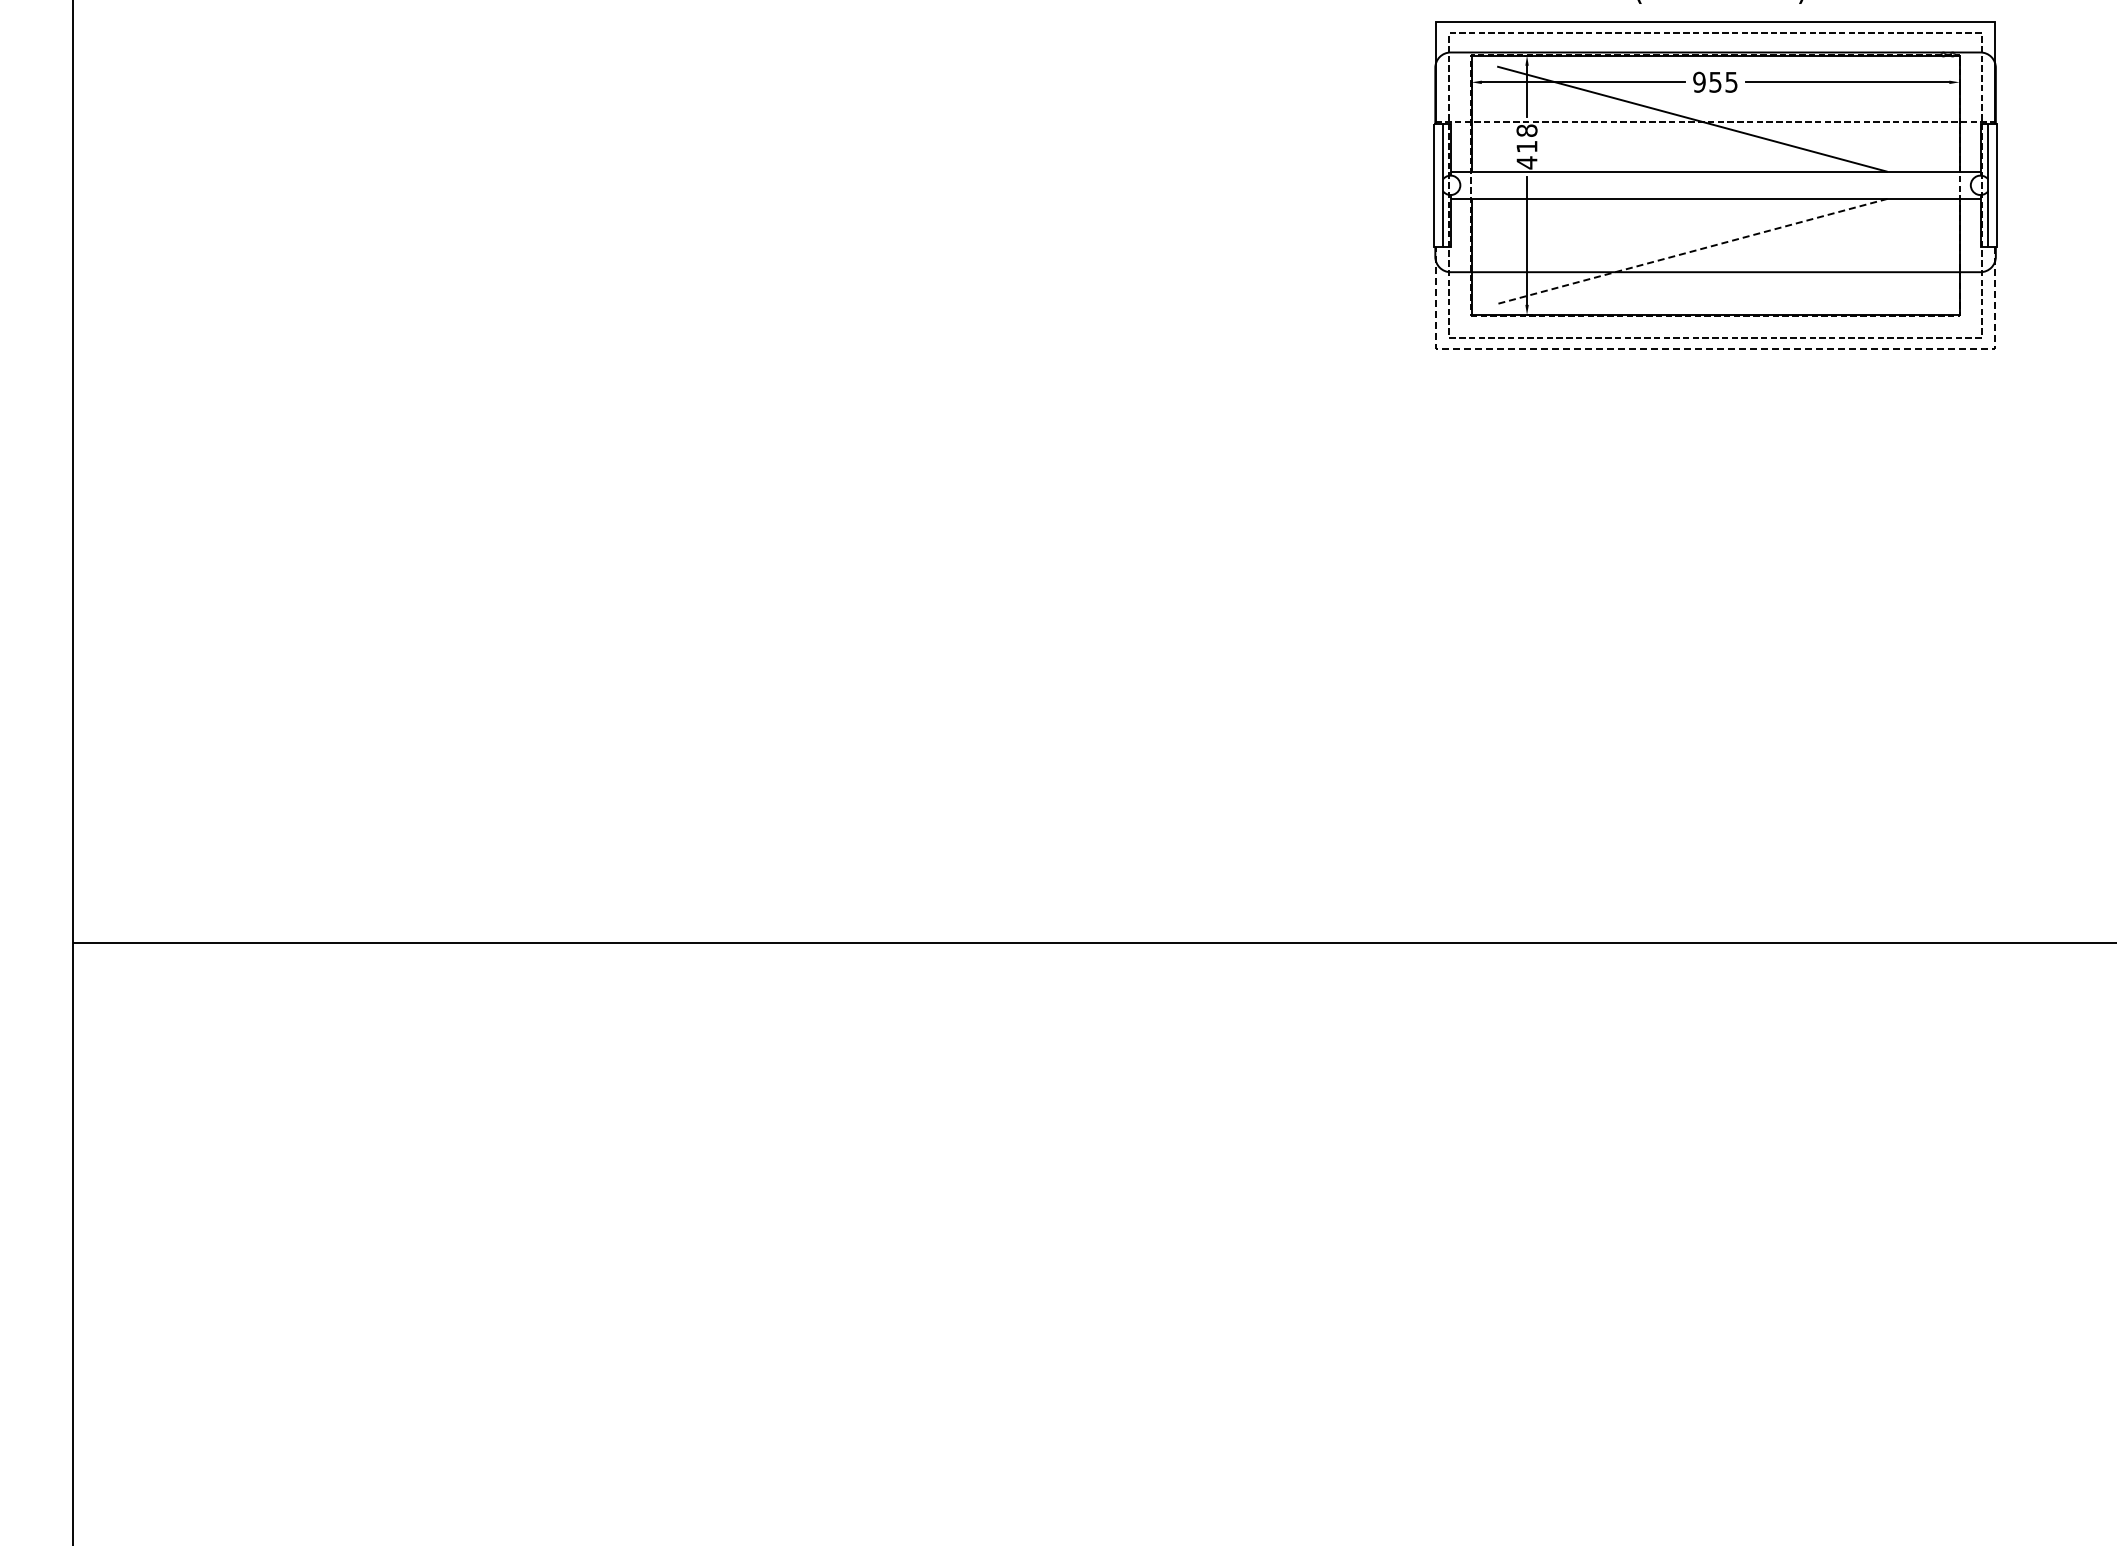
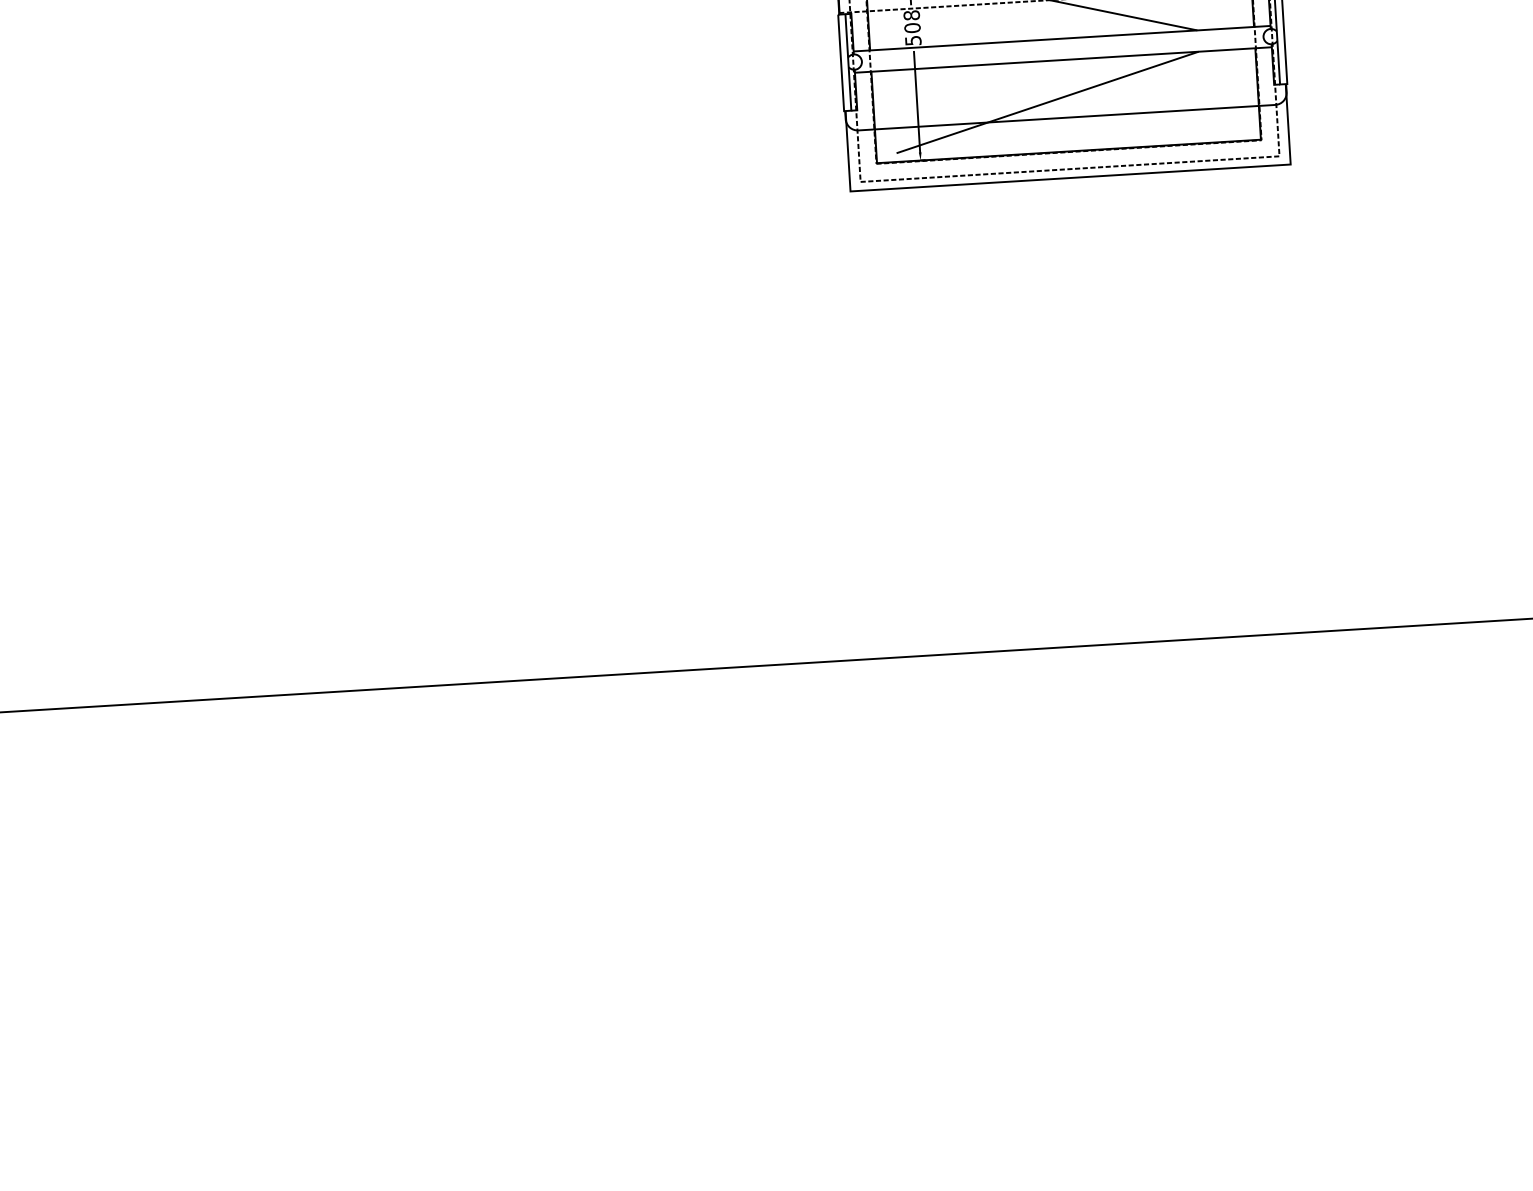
text: (1526, 154) -> (912, 34), 418 -> 508
line: (1691, 251) -> (1046, 102), dashed -> solid
line: (1715, 348) -> (1070, 177), dashed -> solid

